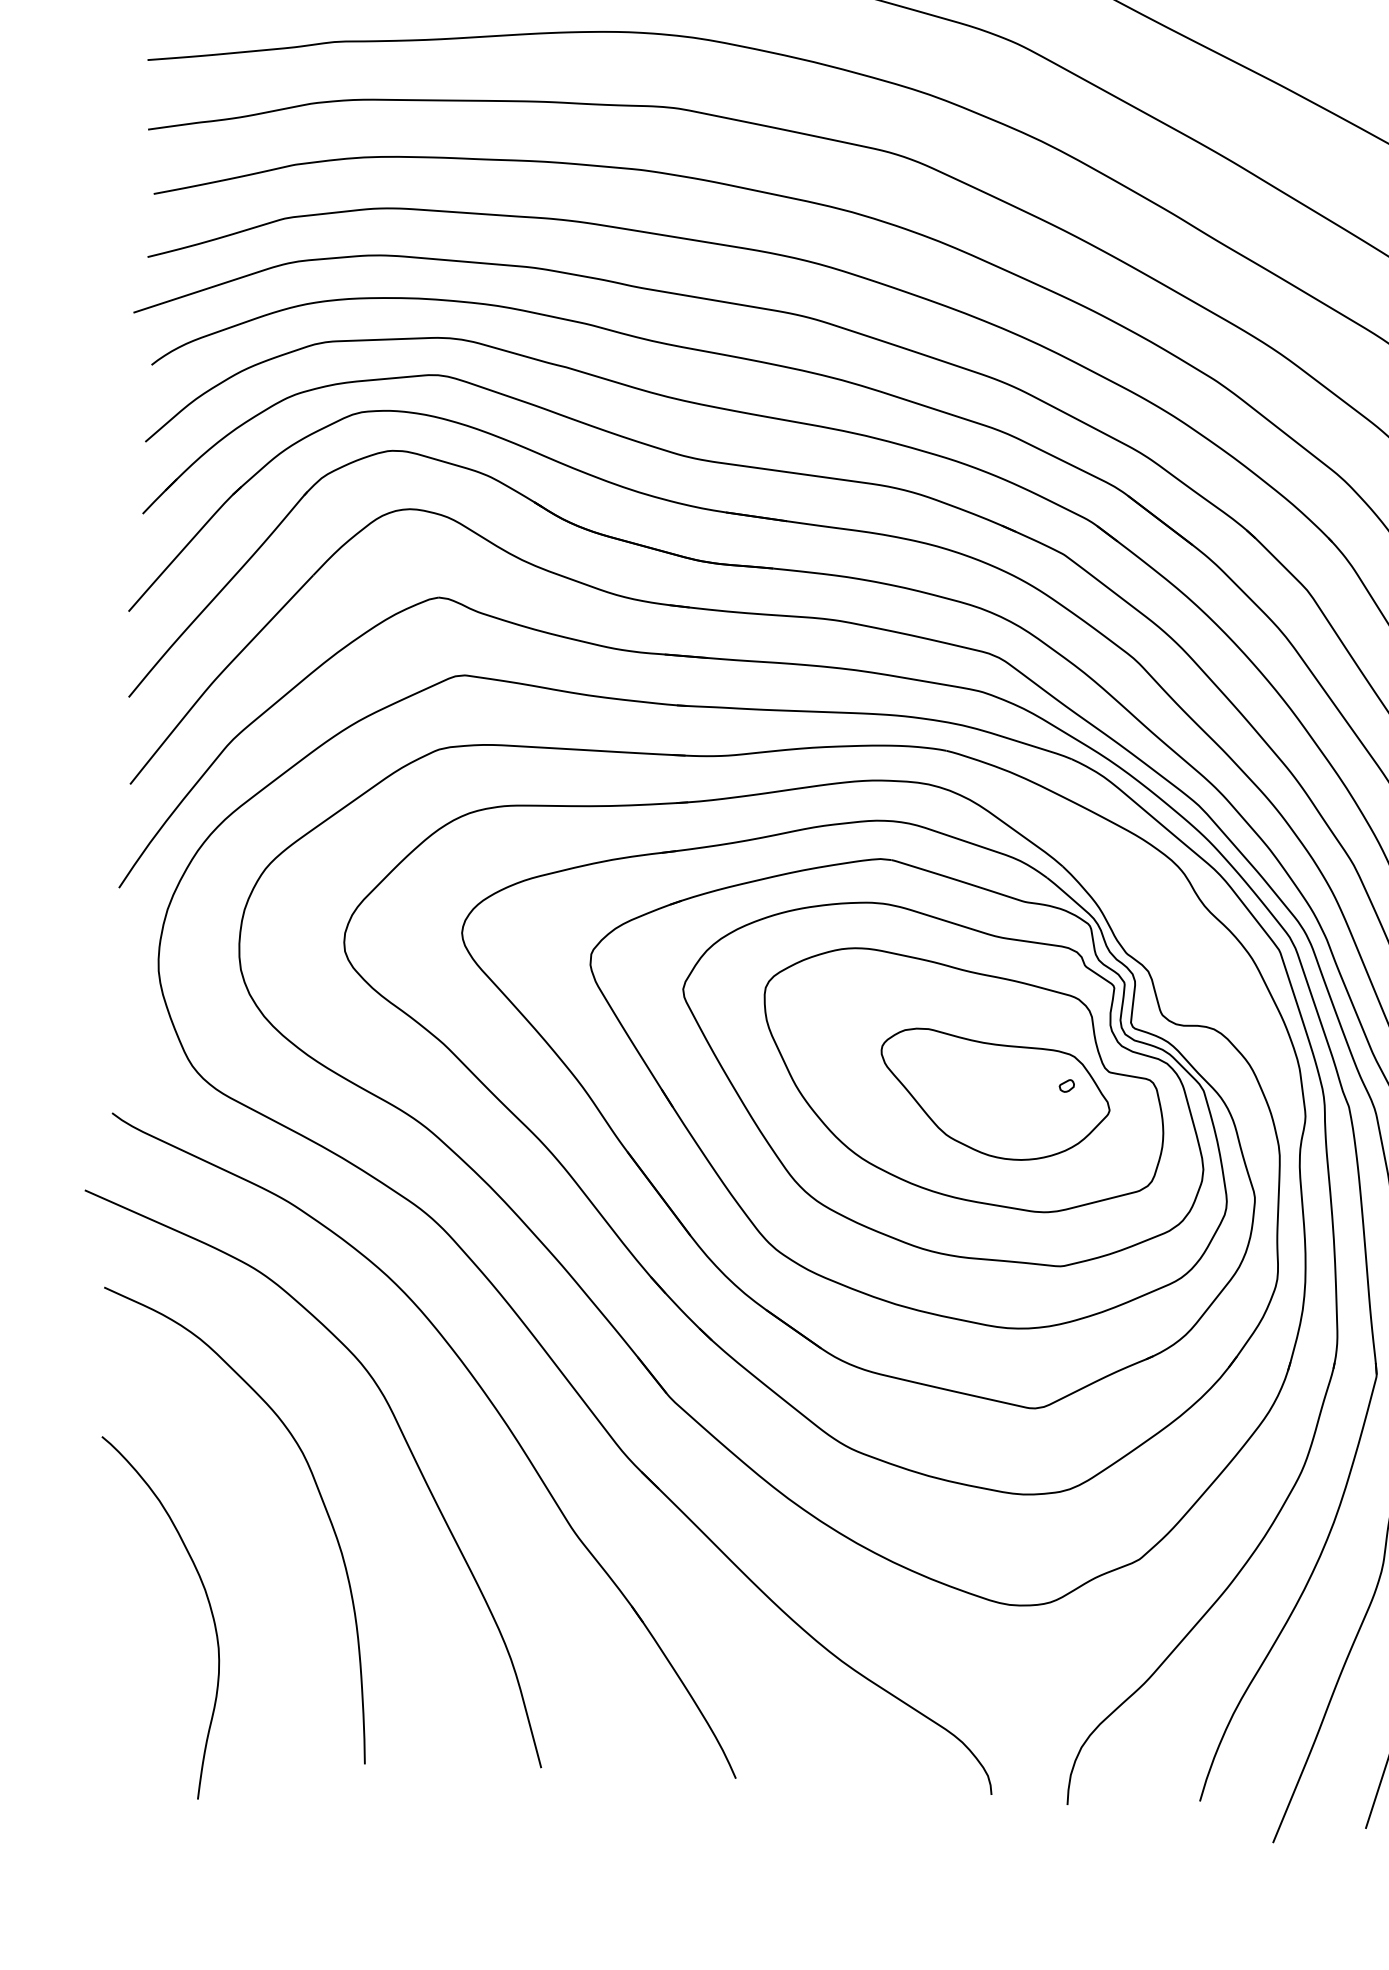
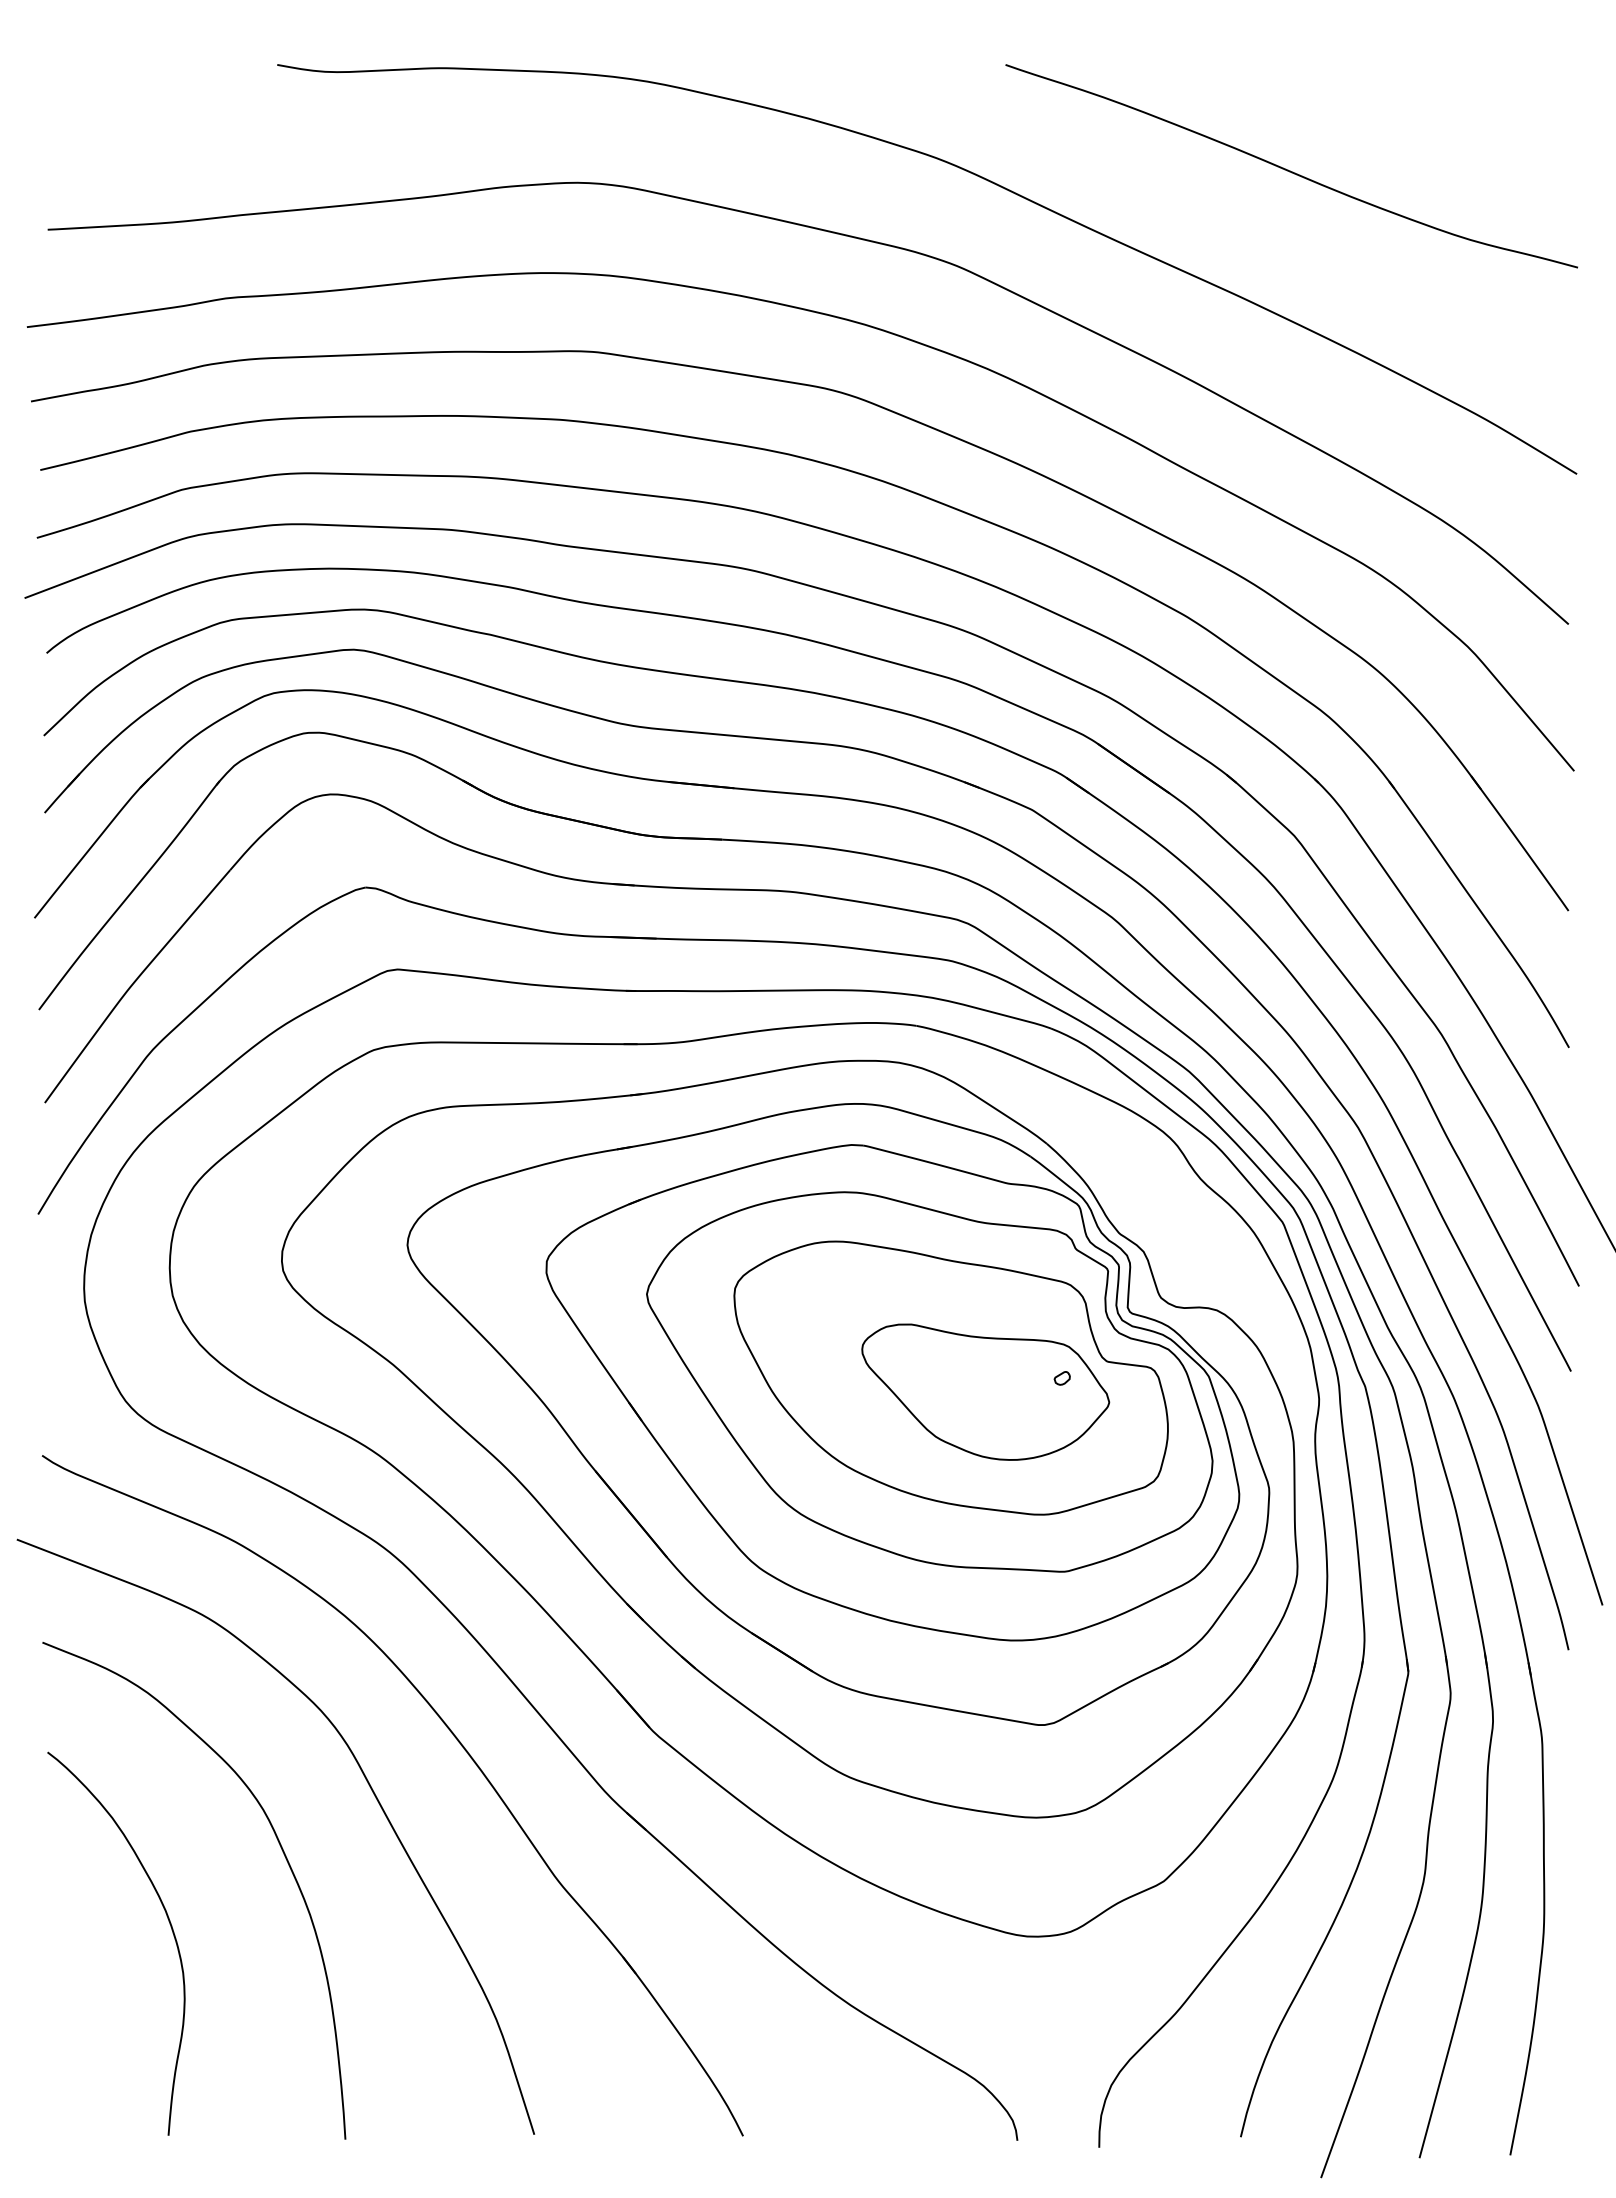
curve: (208, 1602) -> (169, 1924), moved

